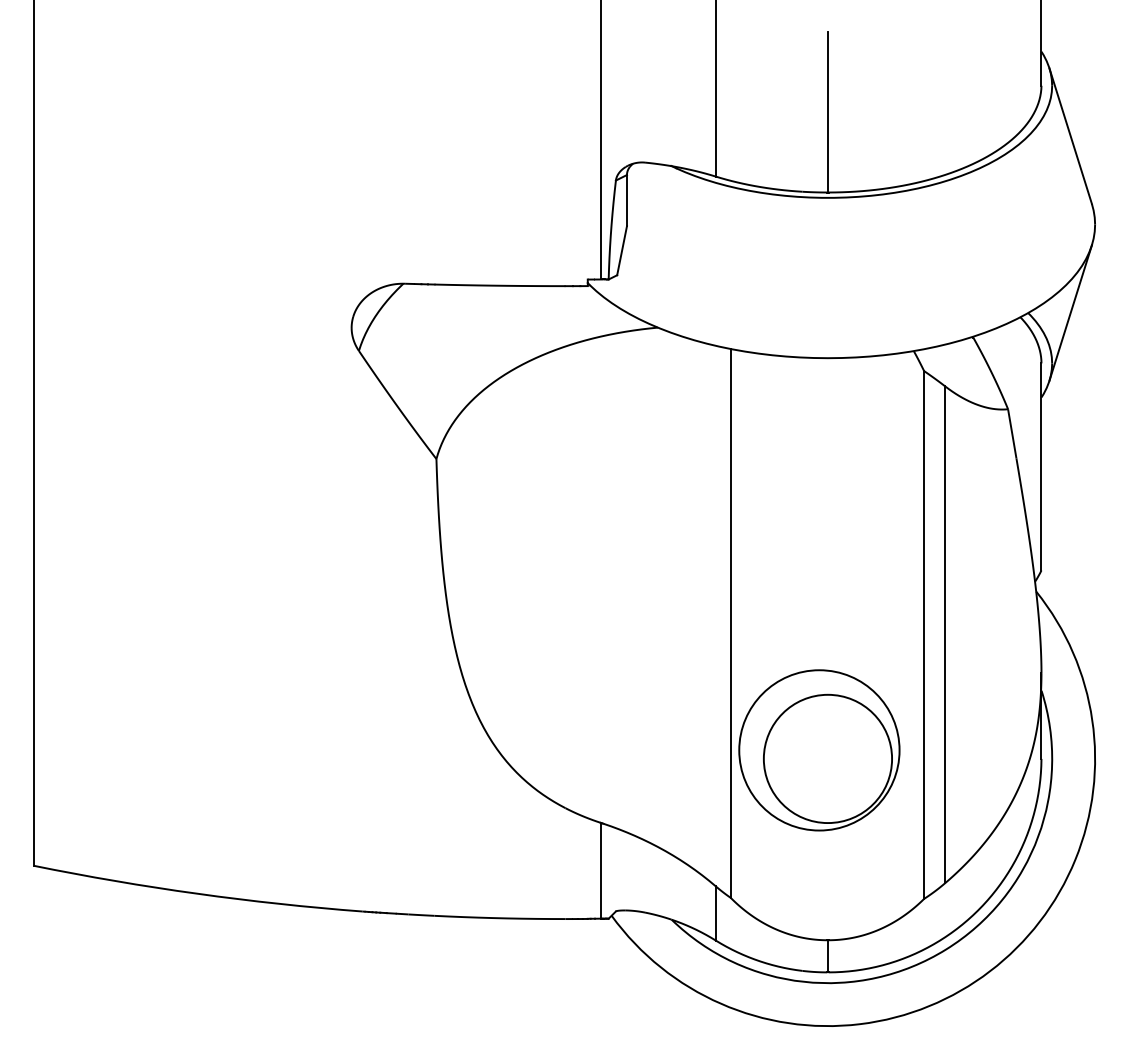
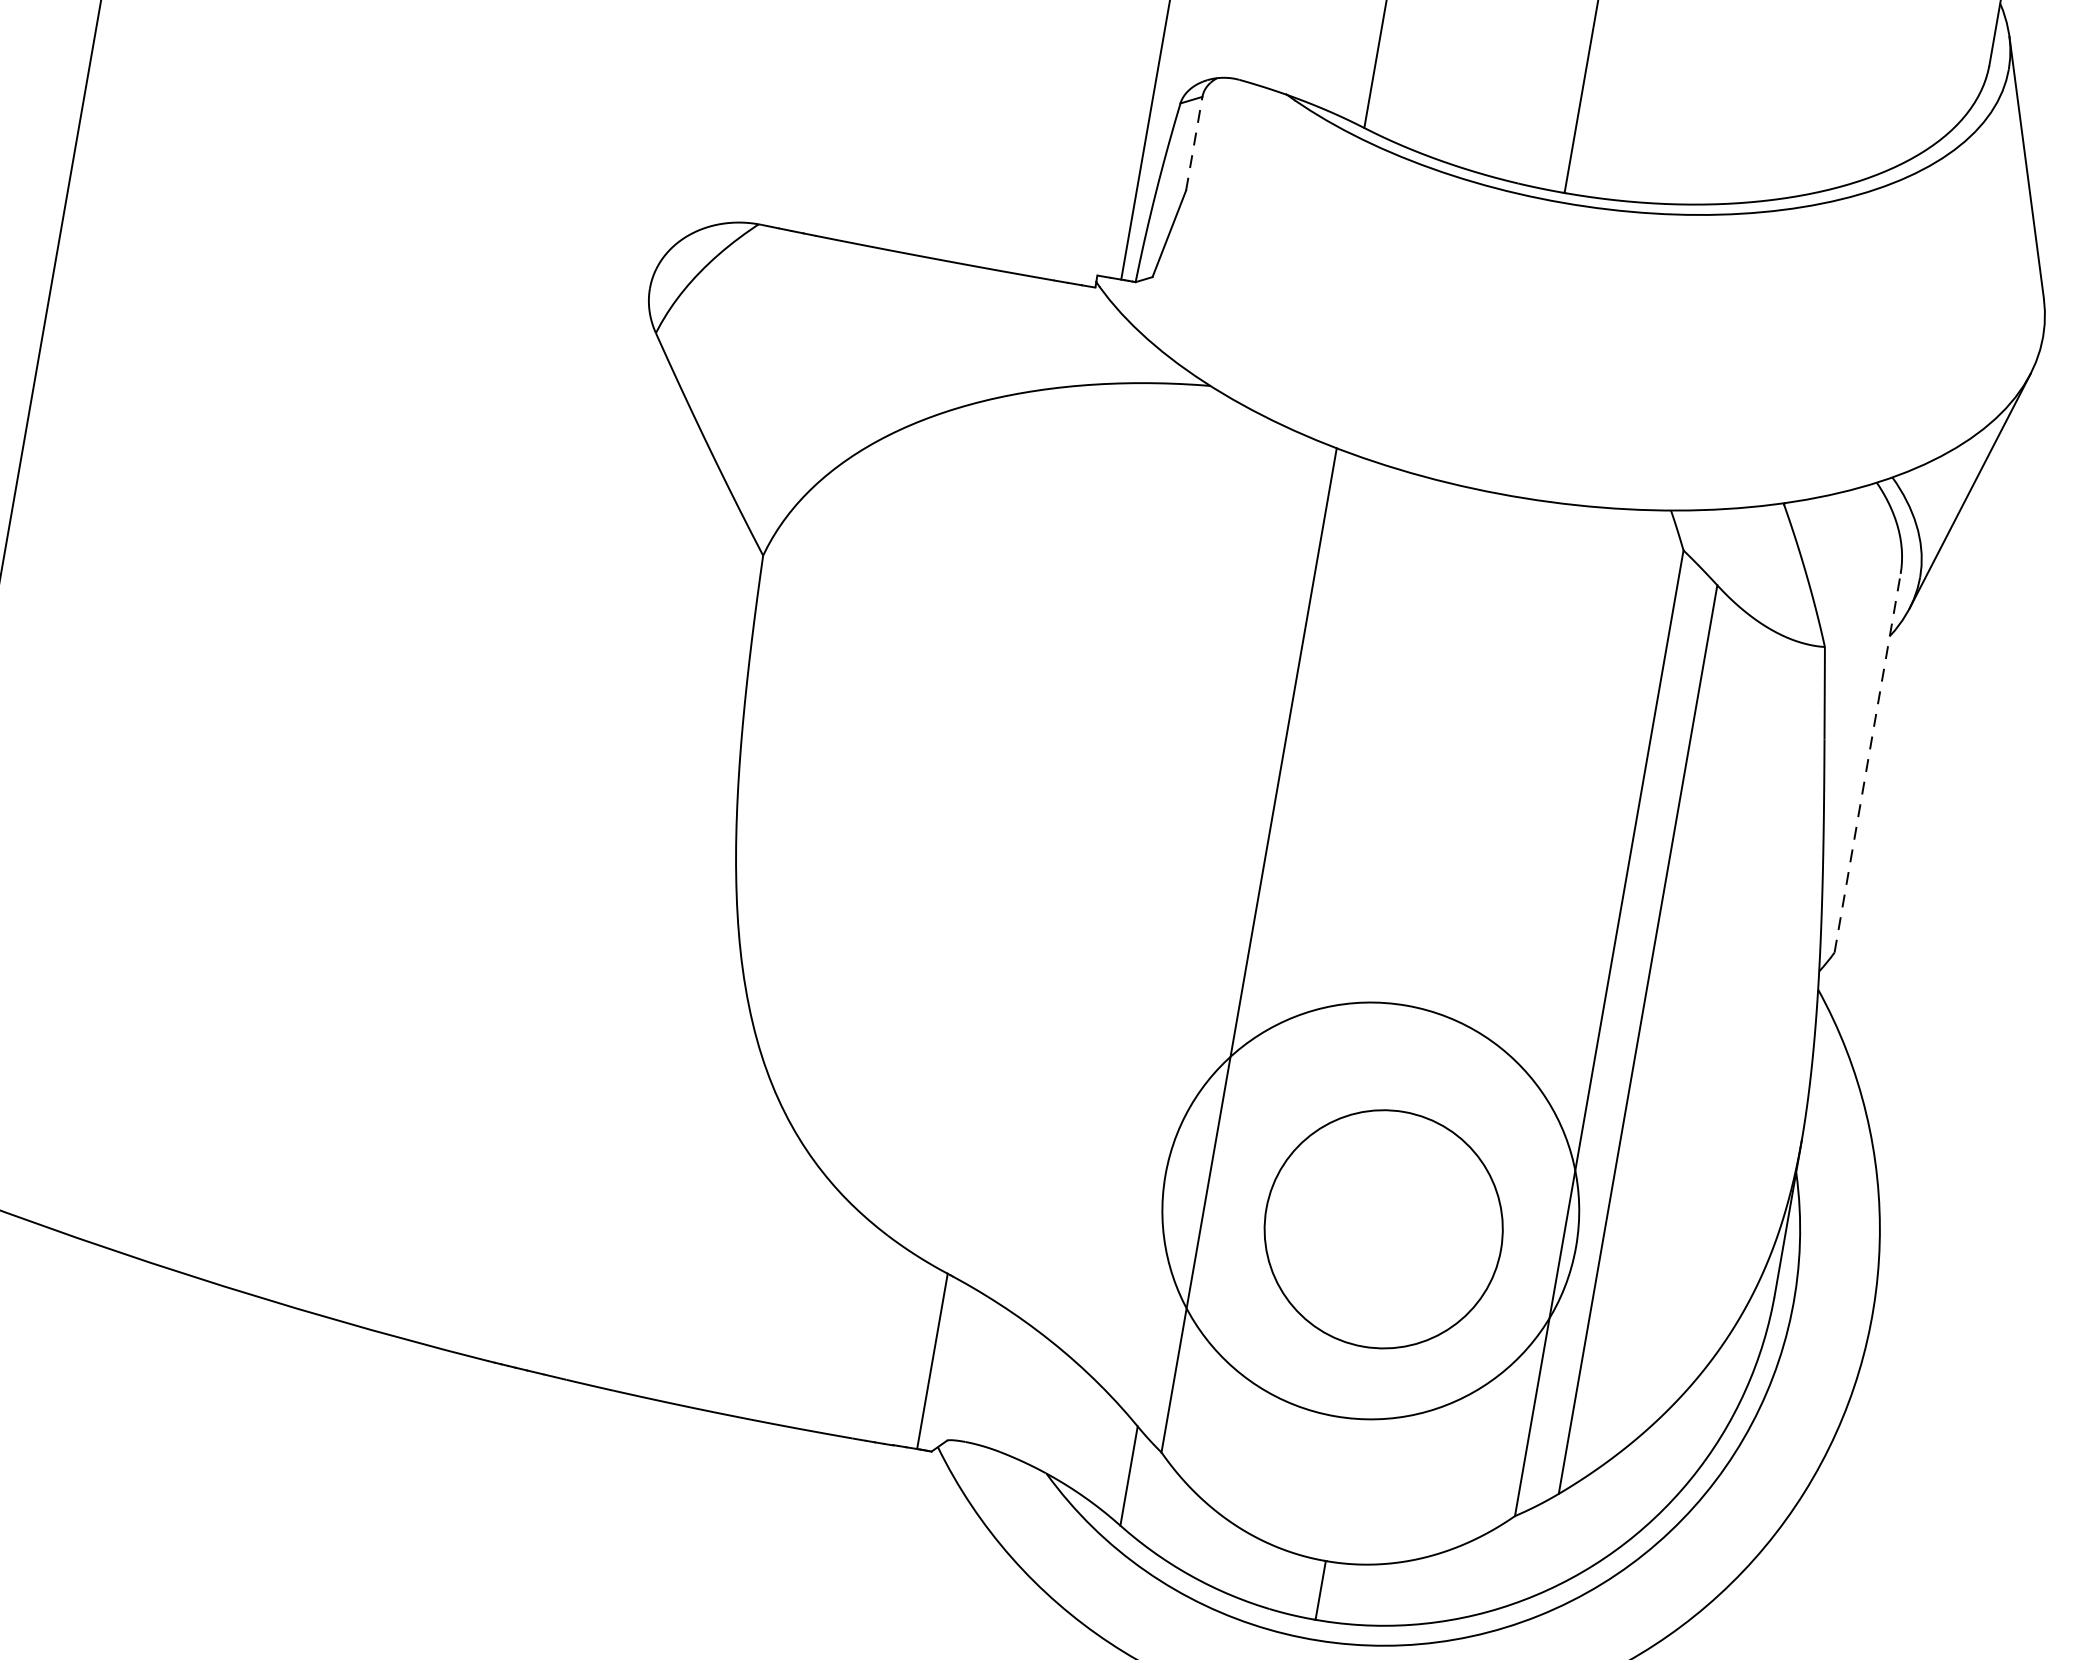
line: (626, 200) -> (1193, 143), solid -> dashed
line: (1041, 466) -> (1867, 762), solid -> dashed
circle: (819, 750) -> (1370, 1211), size x1.4

